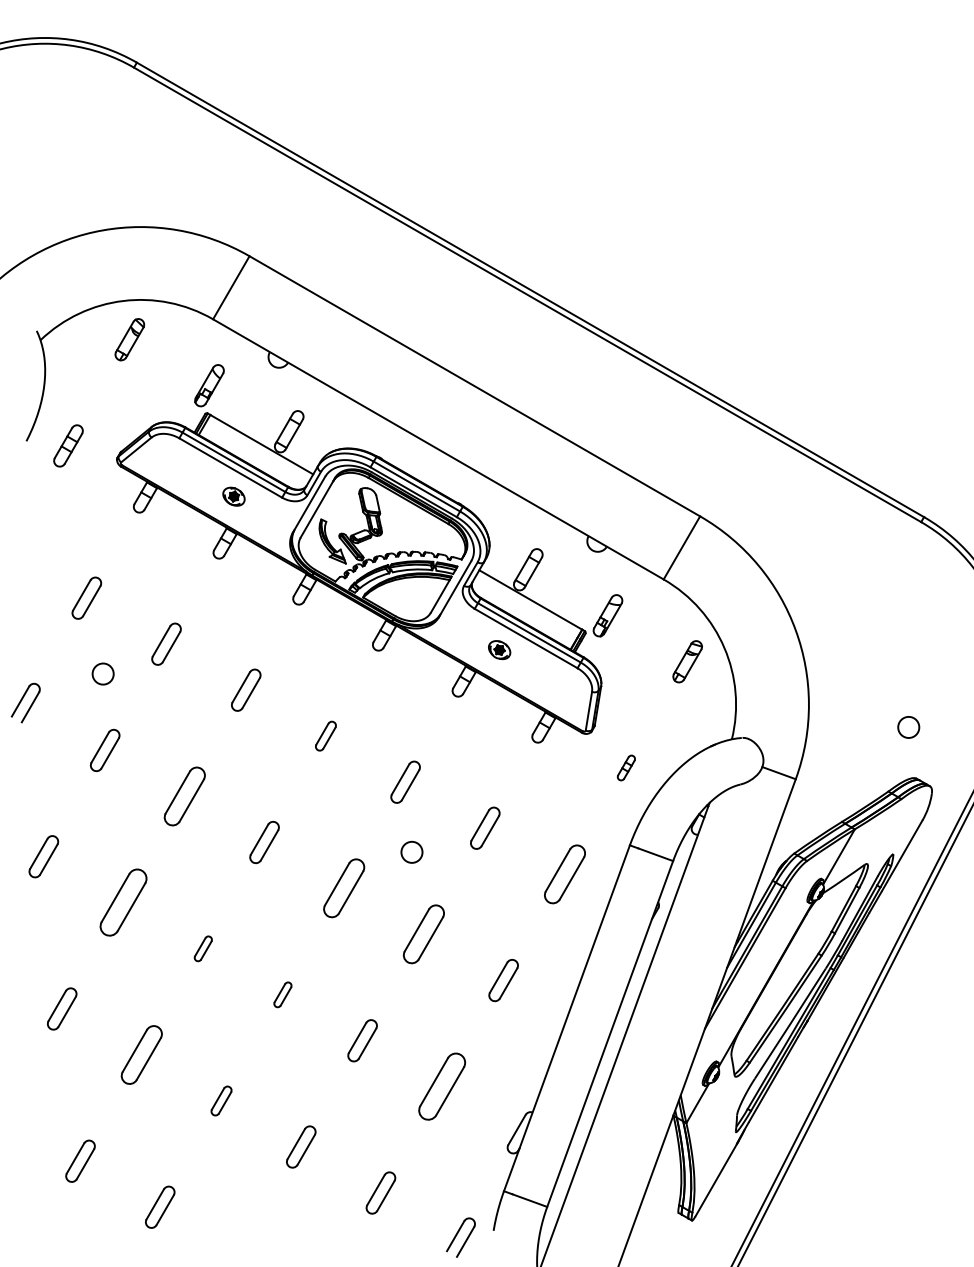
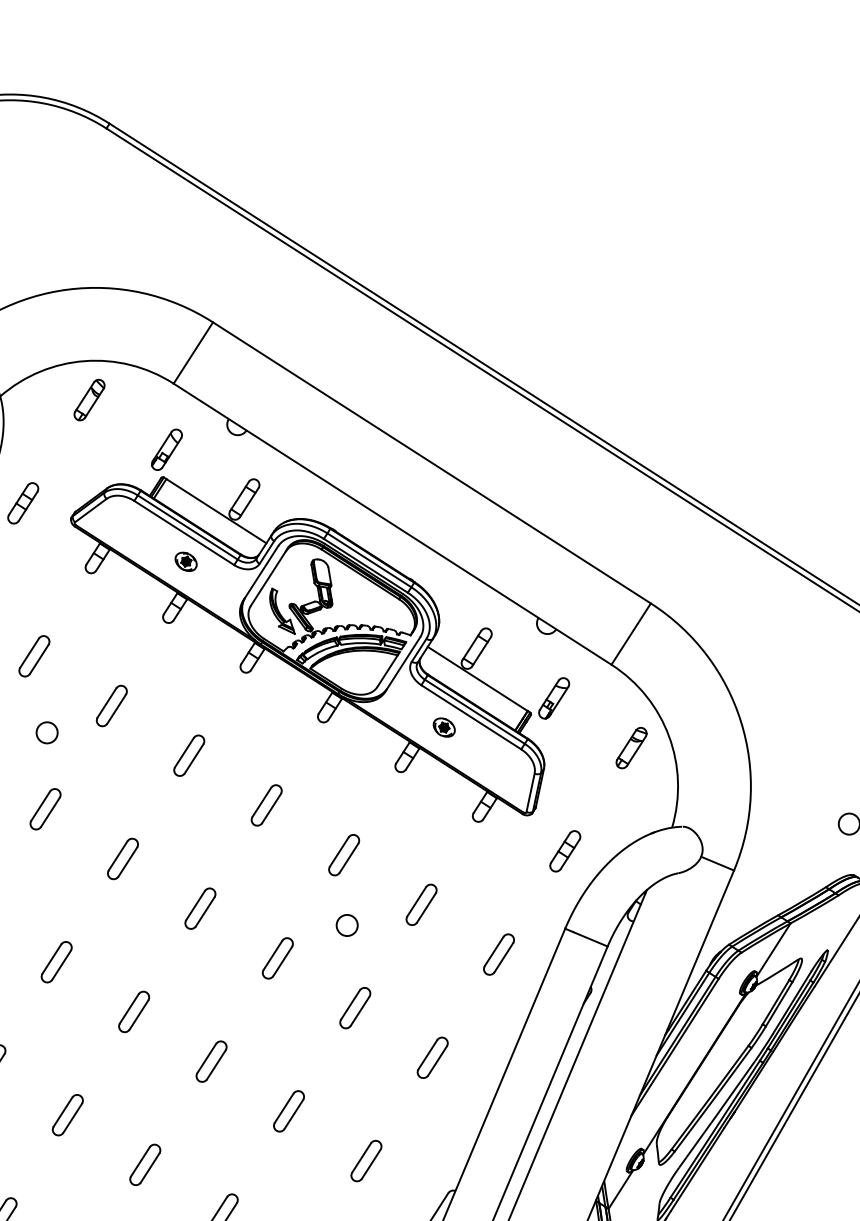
part: (325, 735) -> (266, 804), size x1.43
part: (626, 767) -> (565, 850), size x1.67
part: (184, 796) -> (122, 858), size x0.71
part: (564, 873) -> (498, 953), size x0.71
part: (344, 888) -> (278, 958), size x0.71
part: (123, 902) -> (56, 961), size x0.62
part: (423, 934) -> (354, 1008), size x0.71
part: (203, 948) -> (134, 1011), size x1.67
part: (282, 994) -> (211, 1061), size x1.67
part: (141, 1054) -> (67, 1114), size x0.71
part: (442, 1086) -> (366, 1160), size x0.62
part: (221, 1100) -> (145, 1164), size x1.43

